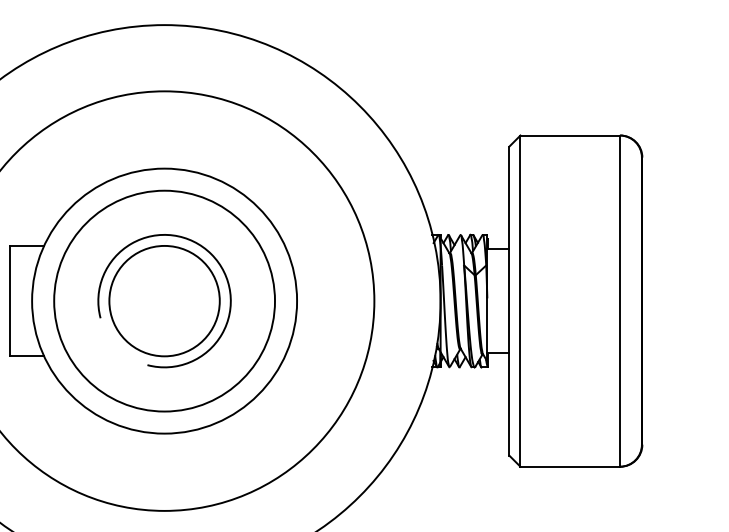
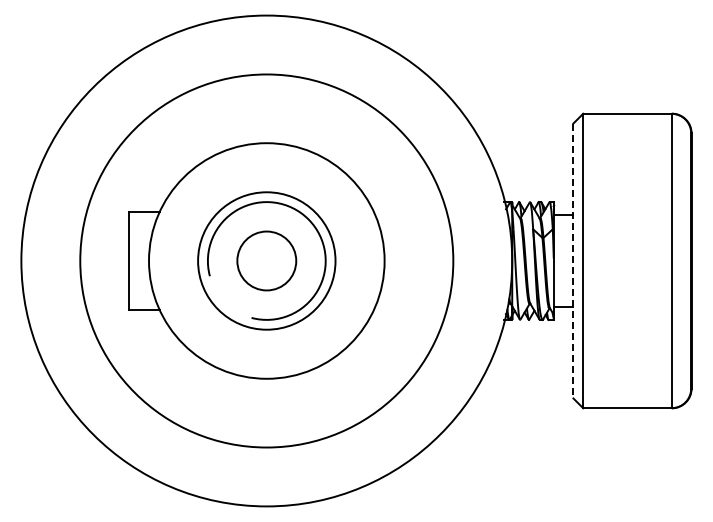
circle: (164, 300) -> (266, 260), size x0.6
circle: (164, 300) -> (266, 260), size x0.7
line: (509, 301) -> (573, 261), solid -> dashed

